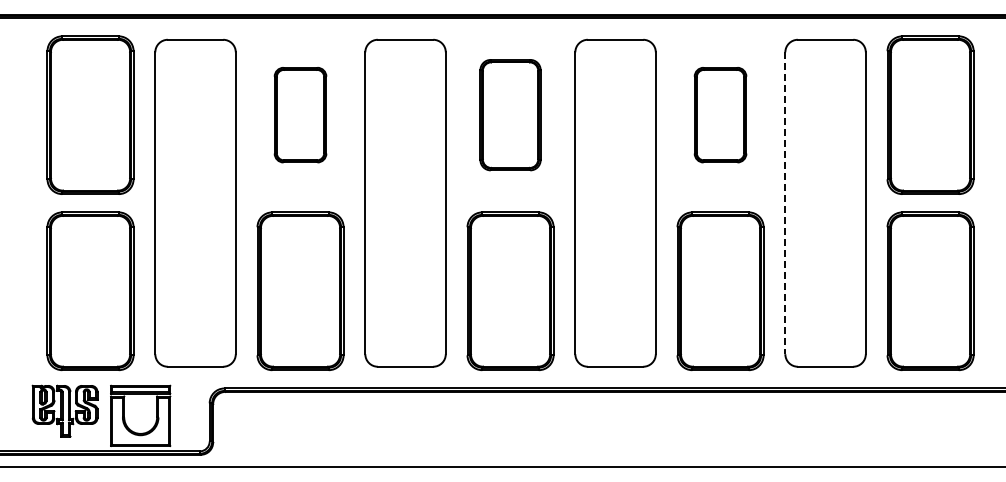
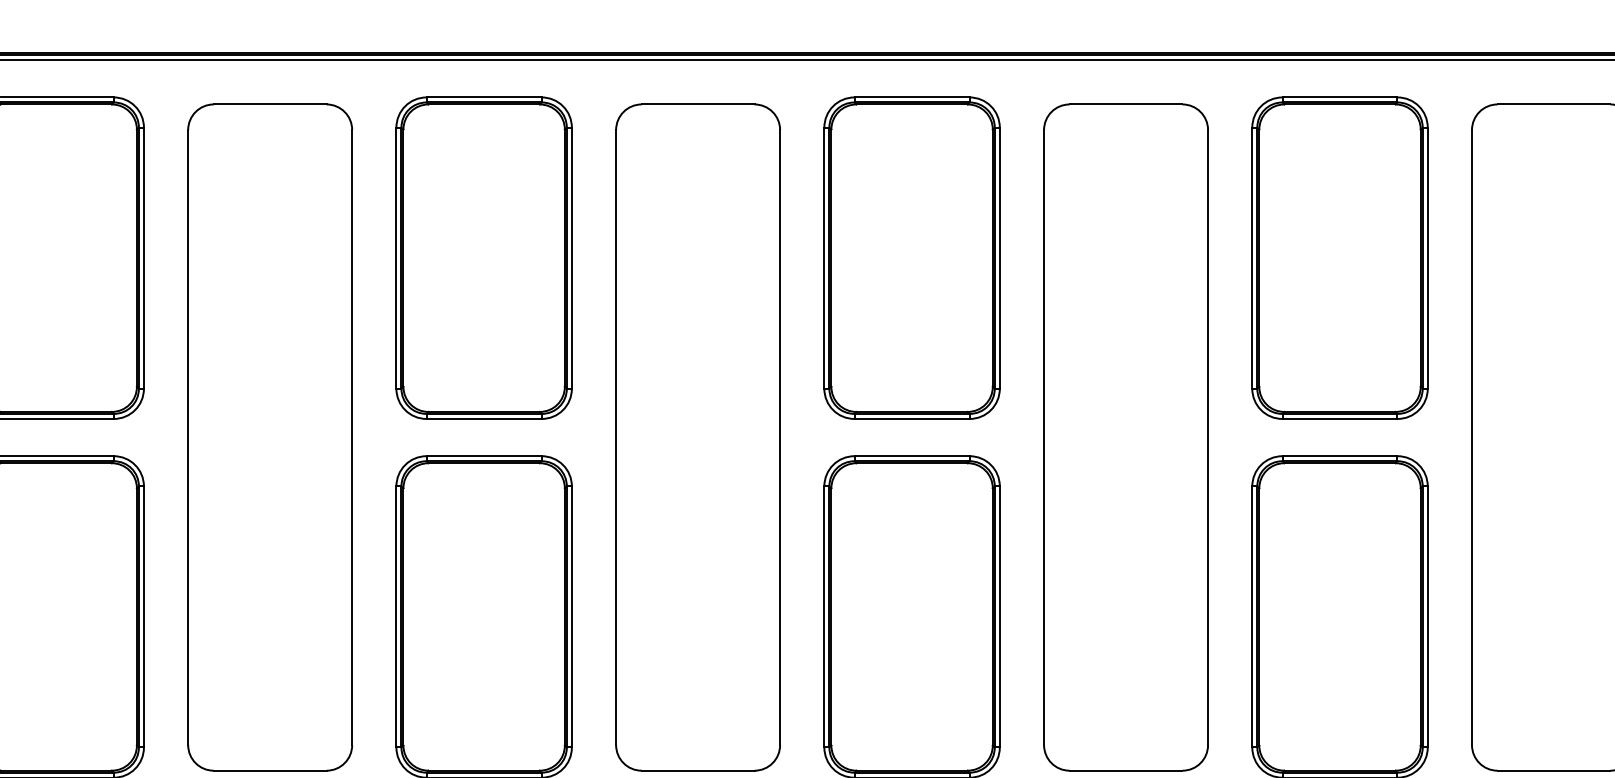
part: (300, 114) -> (484, 256), size x1.67
part: (510, 114) -> (911, 256), size x1.43
part: (720, 114) -> (1339, 256), size x1.67
line: (785, 203) -> (1472, 438), dashed -> solid

